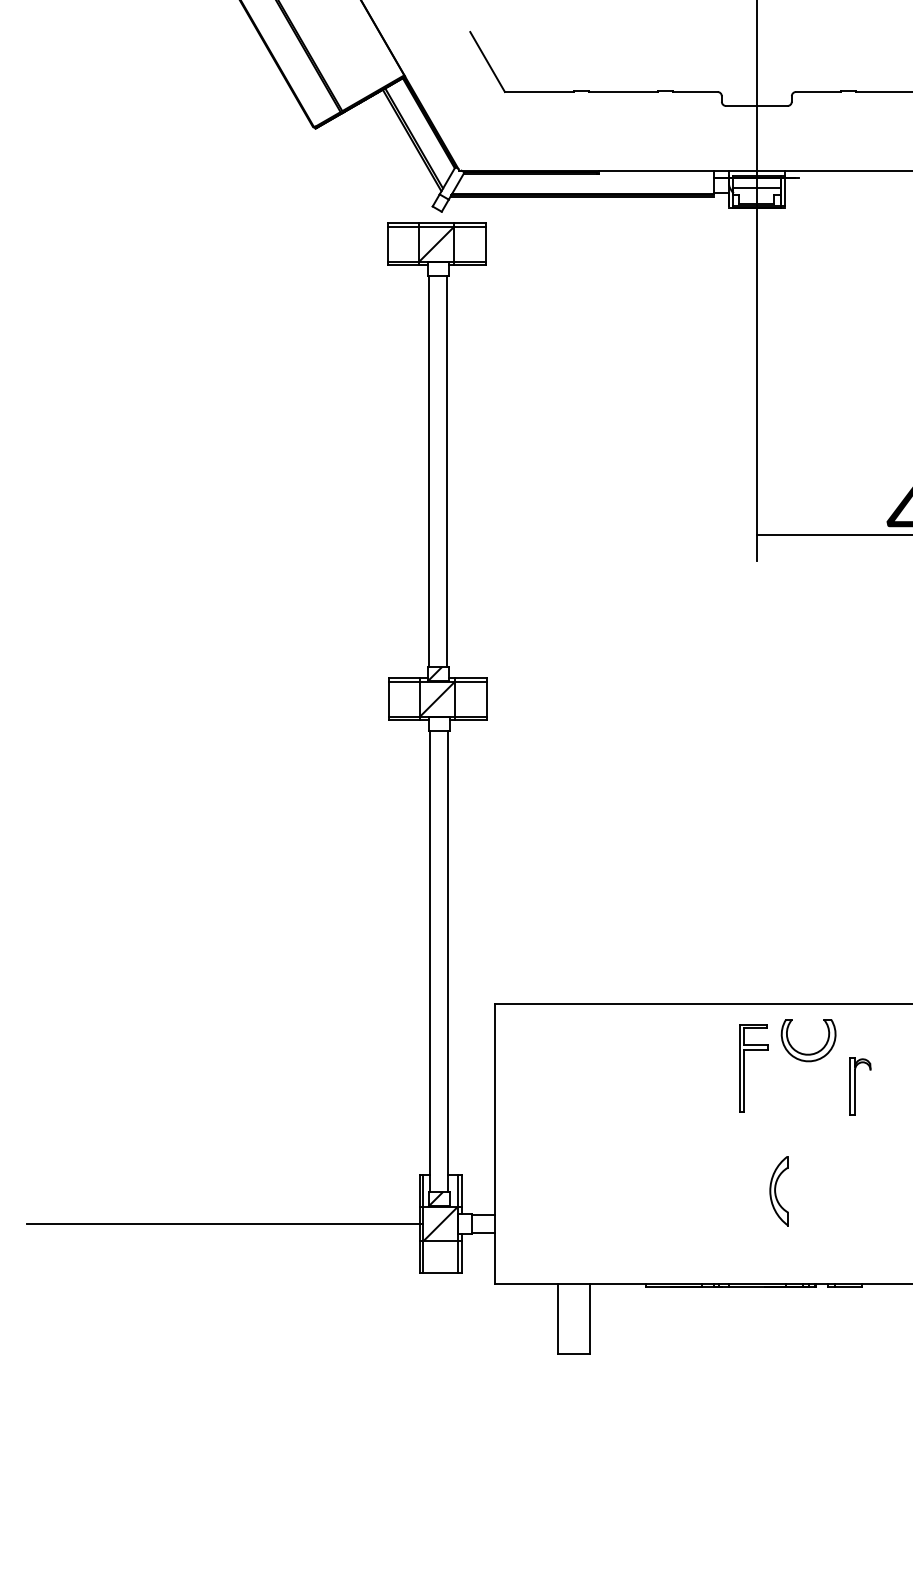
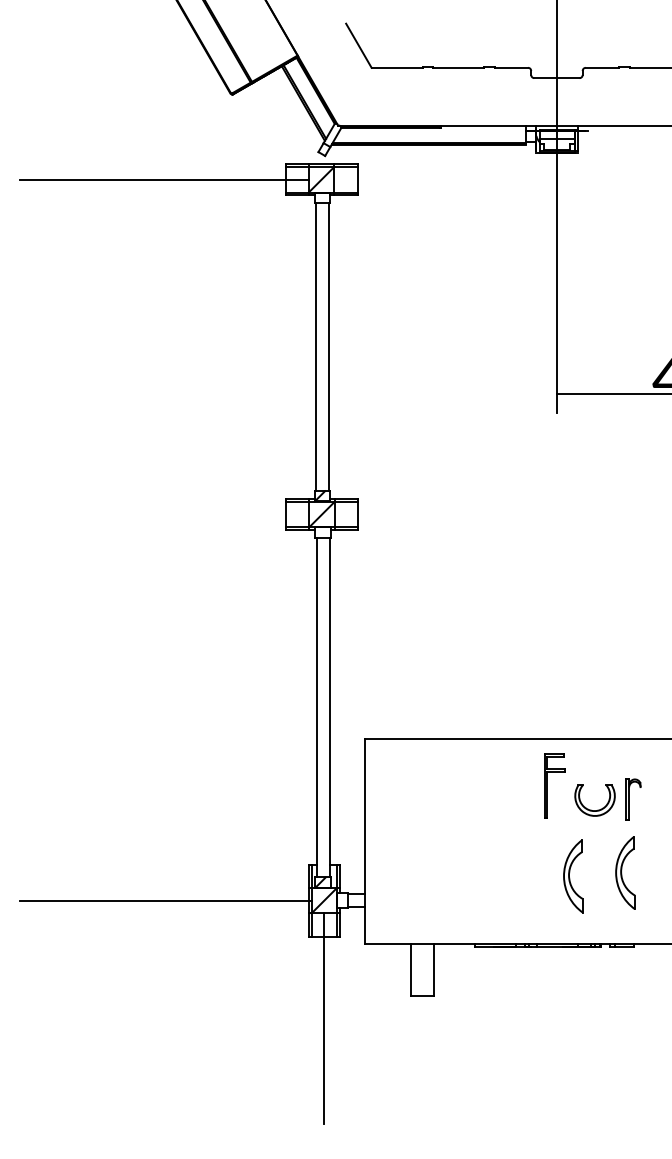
line: (223, 243) -> (164, 179), added
part: (803, 1052) -> (591, 809), moved
part: (850, 1185) -> (625, 872), added
part: (779, 1191) -> (573, 876), size x1.43
line: (440, 1384) -> (324, 1018), added

